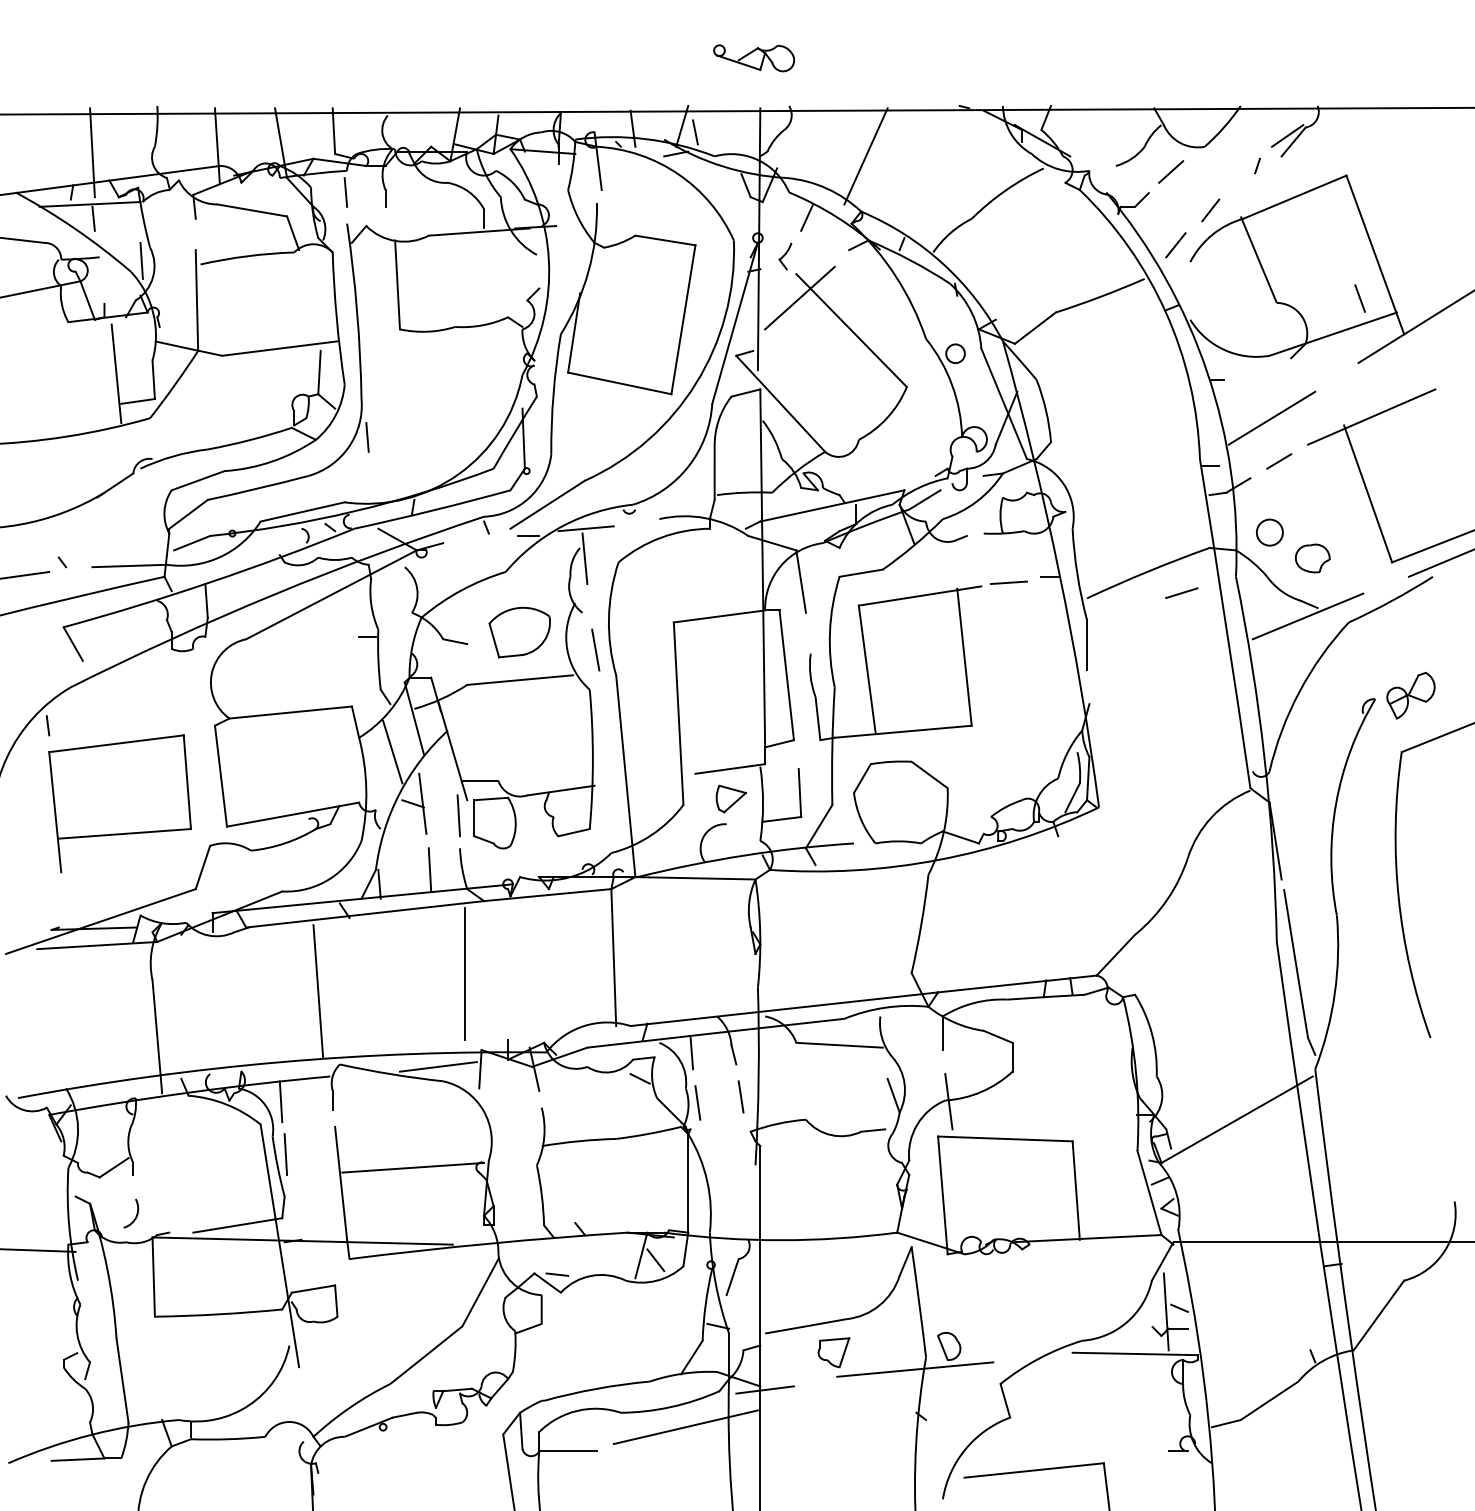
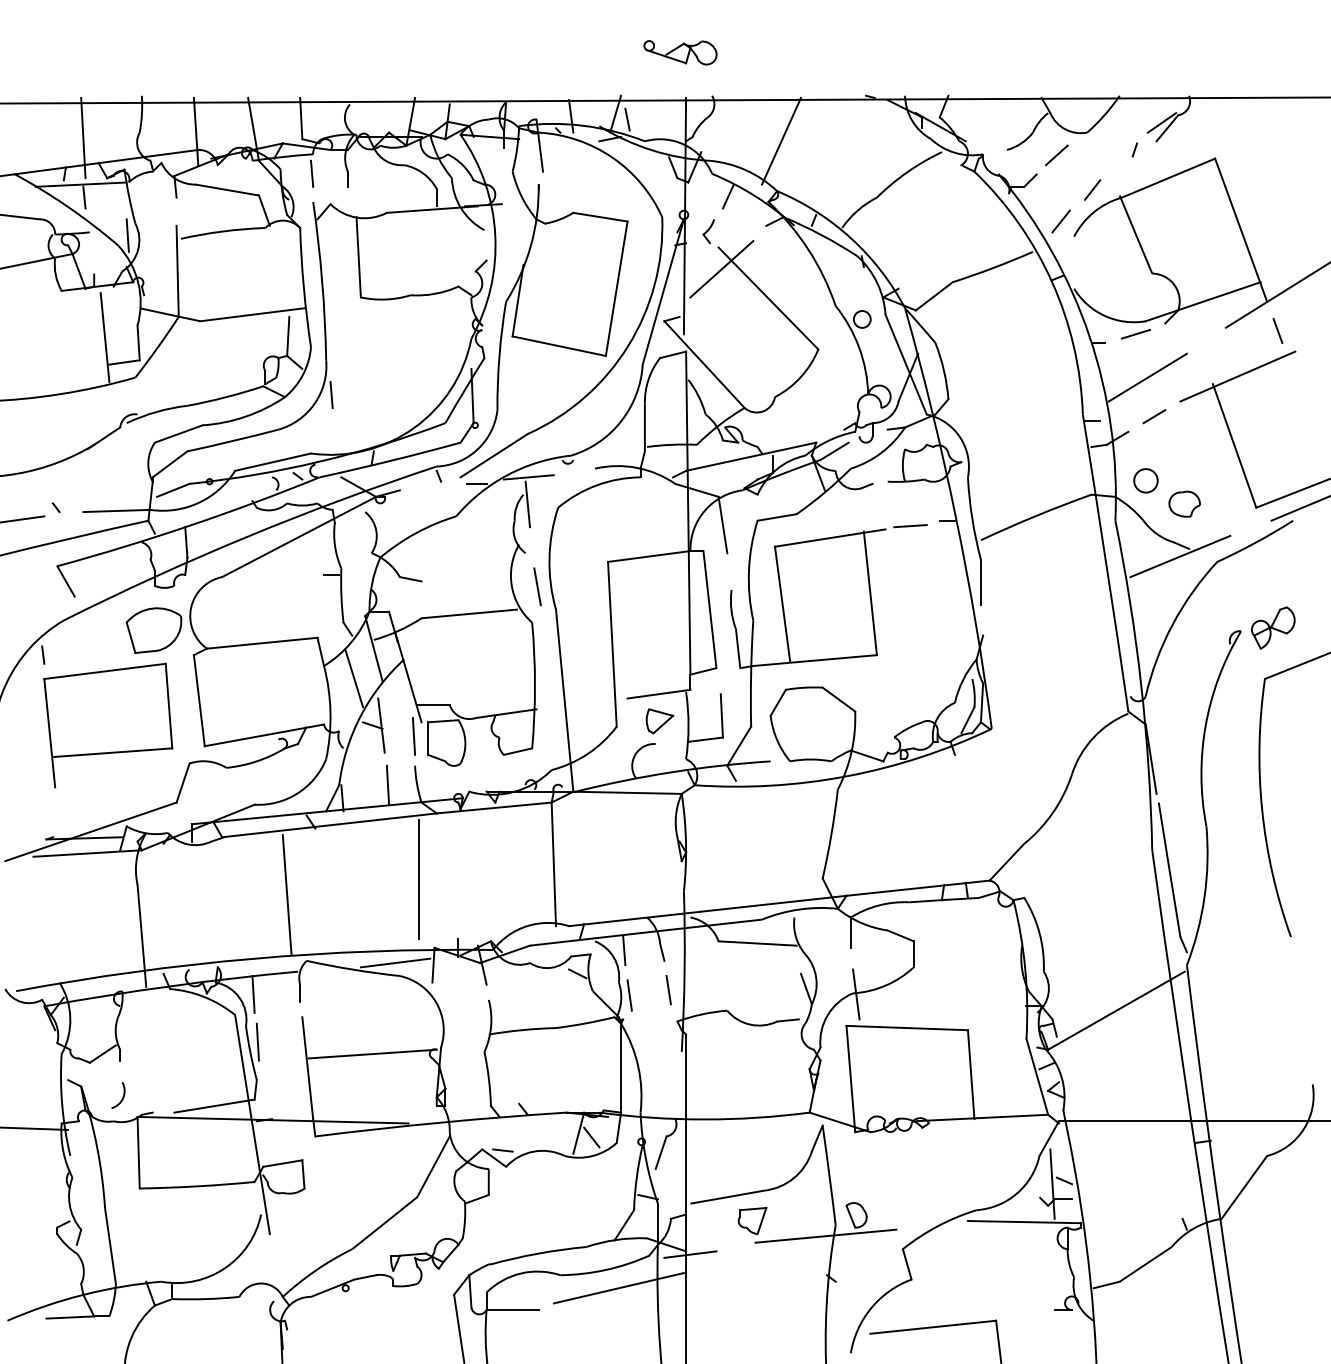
line: (1359, 298) -> (1277, 330), moved
line: (1181, 592) -> (1135, 333), moved
part: (519, 632) -> (153, 630), moved

